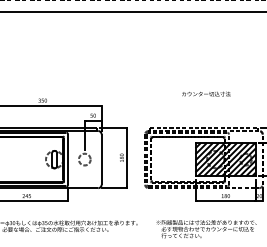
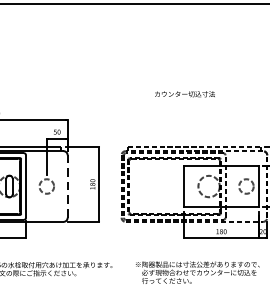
text: (206, 93) -> (185, 93), moved
line: (101, 159) -> (67, 186), solid -> dashed
hatch: (225, 159) -> (221, 186), removed

